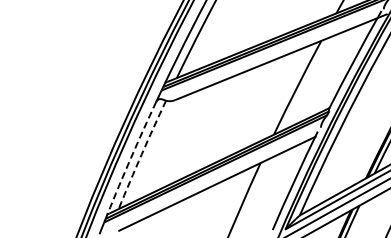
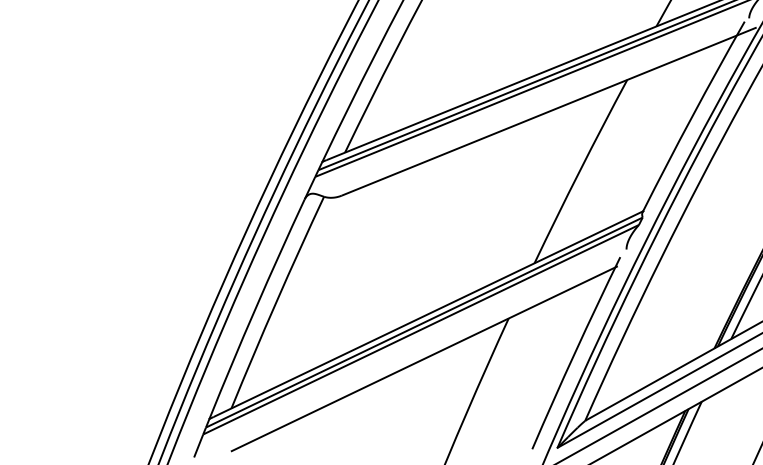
arc: (141, 154) -> (276, 301), dashed -> solid
arc: (131, 158) -> (256, 309), dashed -> solid

